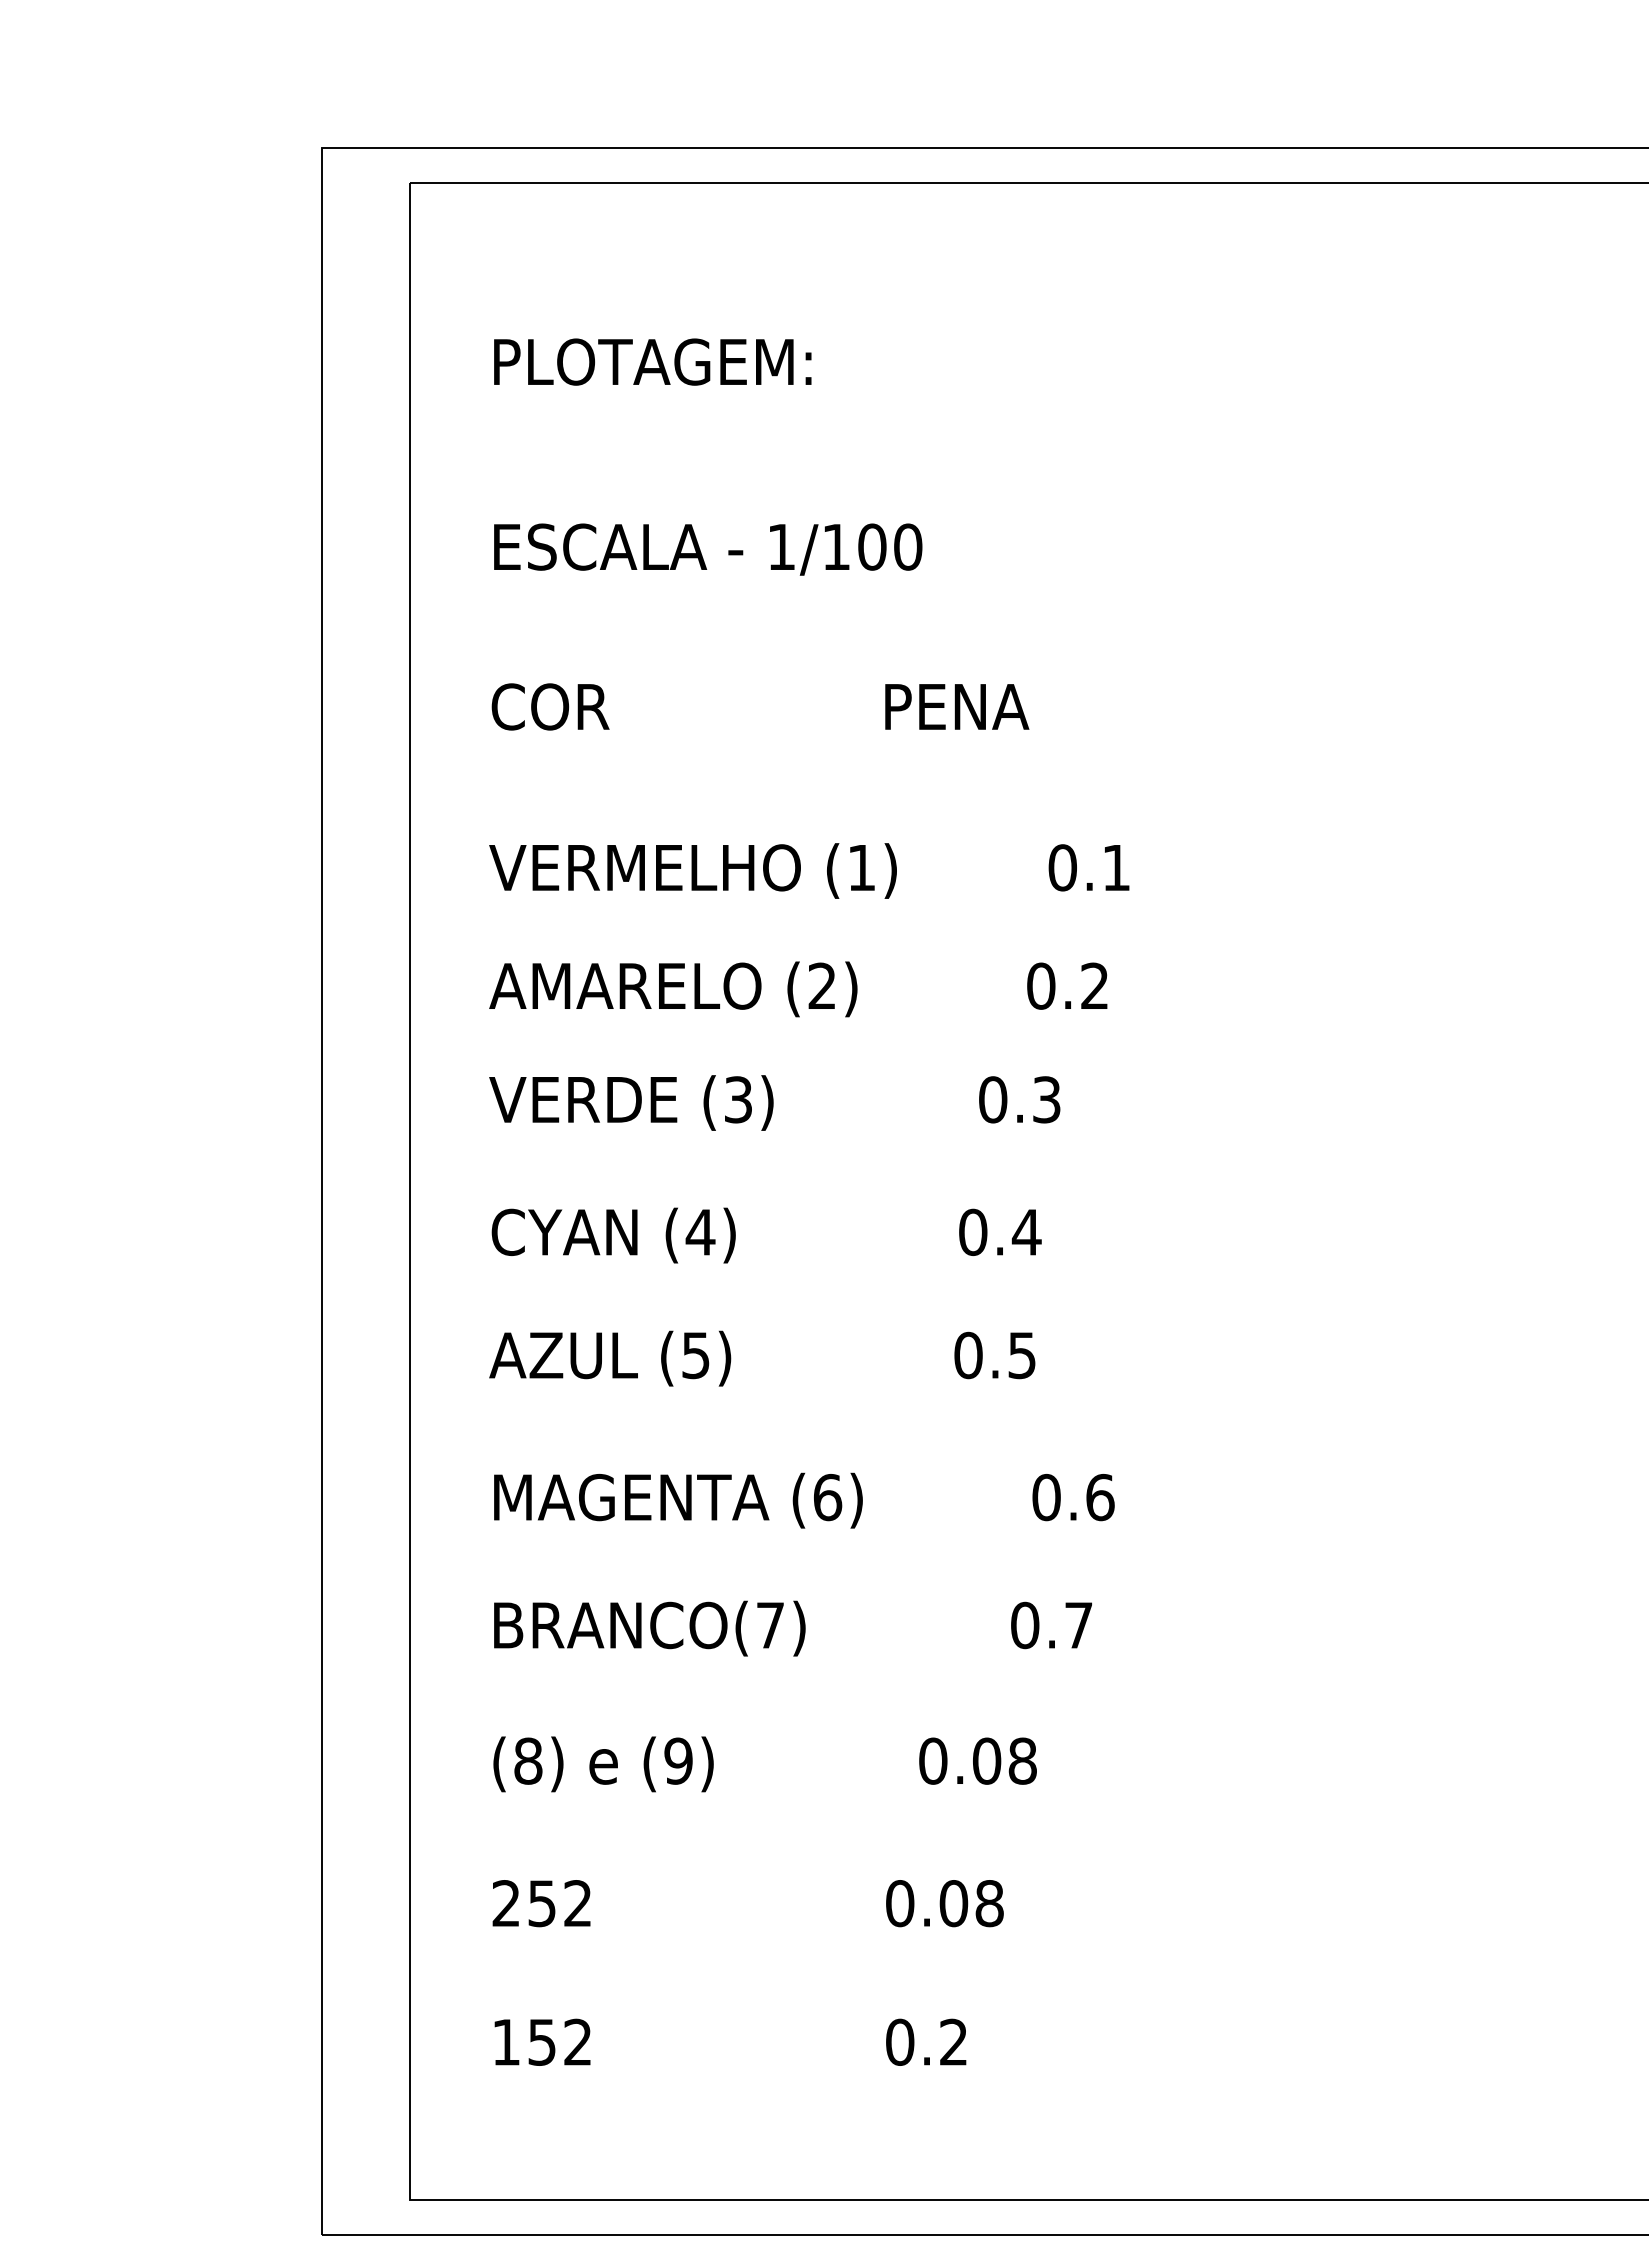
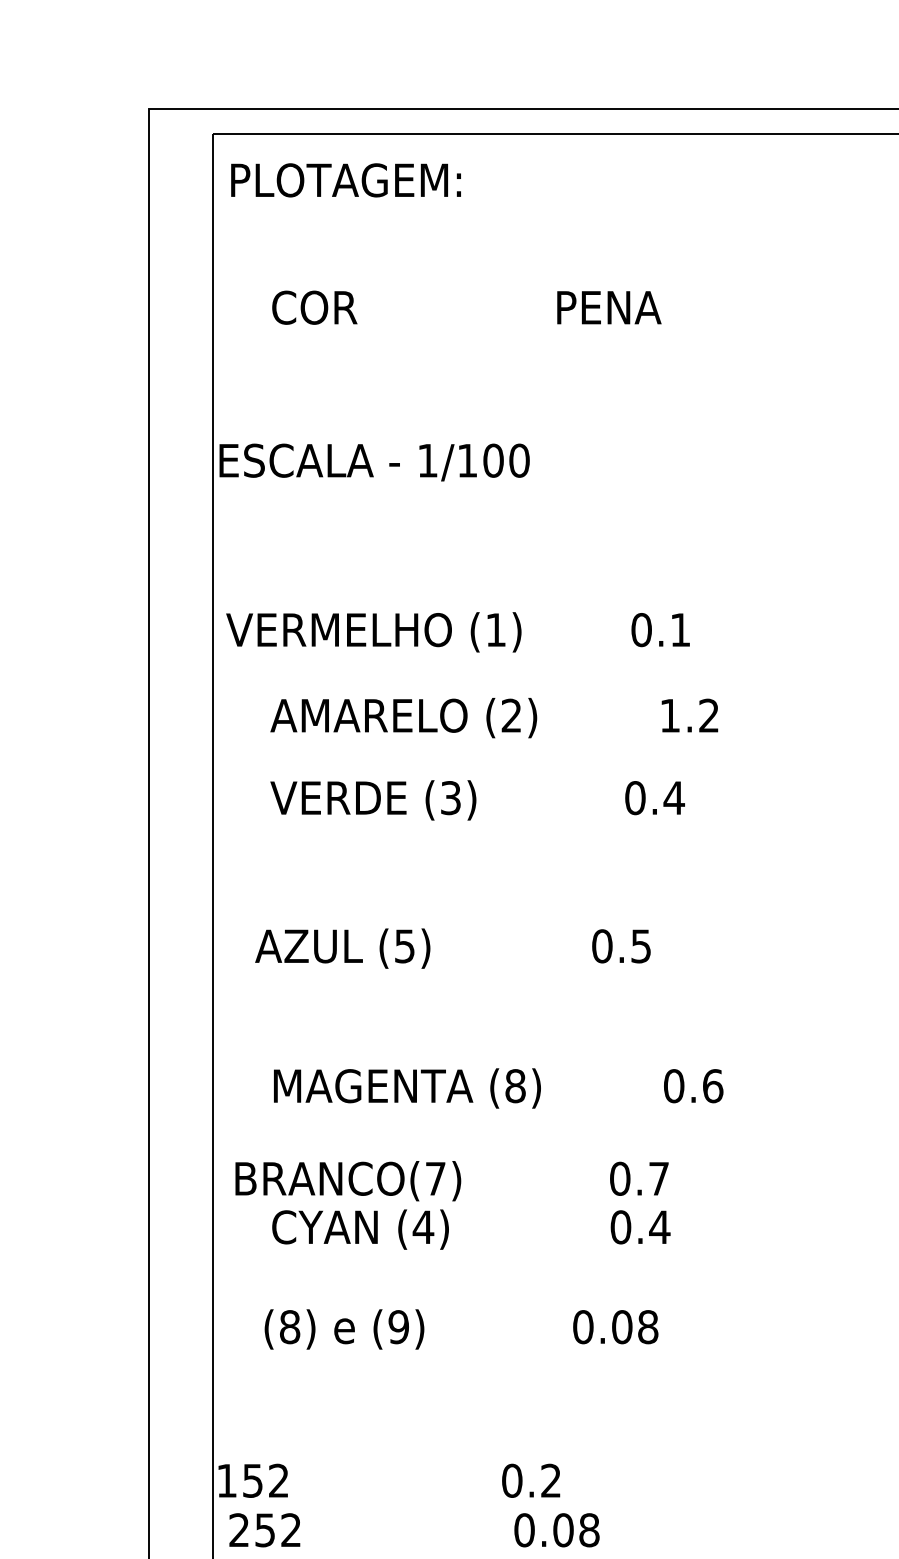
text: (652, 361) -> (345, 179), moved
text: (708, 549) -> (374, 462), moved
text: (760, 706) -> (466, 307), moved
text: (809, 870) -> (458, 631), moved
text: (1041, 985) -> (670, 715), 0.2 -> 1.2
text: (1046, 1099) -> (674, 797), 0.3 -> 0.4
text: (766, 1235) -> (471, 1229), moved
text: (762, 1358) -> (453, 948), moved
text: (827, 1497) -> (515, 1086), (6) -> (8)
text: (792, 1628) -> (451, 1181), moved
text: (764, 1764) -> (461, 1329), moved
text: (747, 1903) -> (413, 1530), moved
text: (730, 2041) -> (389, 1480), moved

